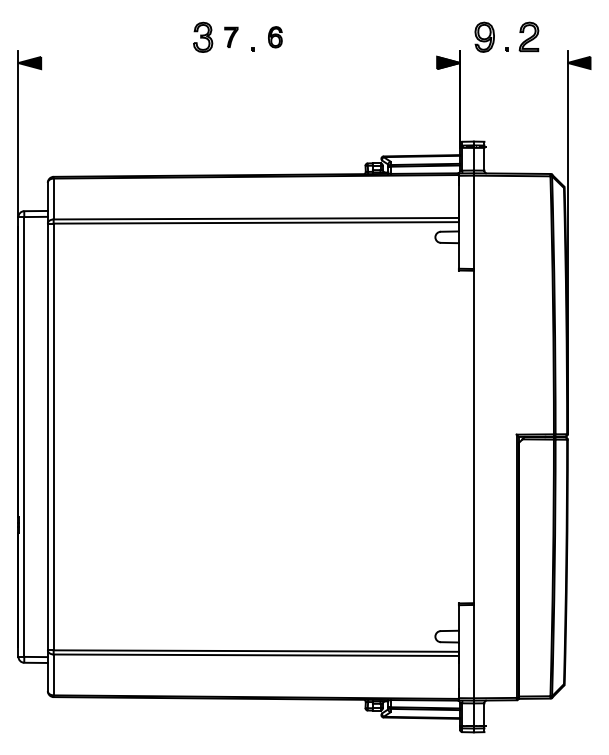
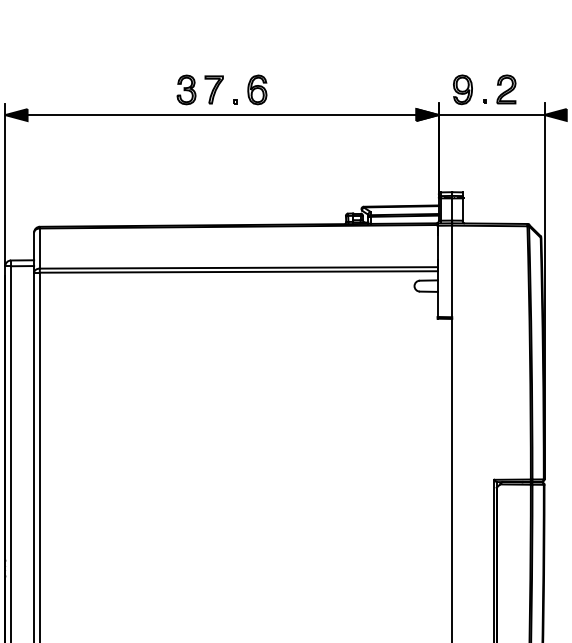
part: (275, 36) -> (257, 89), size x1.43
part: (231, 37) -> (214, 90), size x1.43
line: (513, 62) -> (491, 114), added
line: (239, 63) -> (222, 115), added

